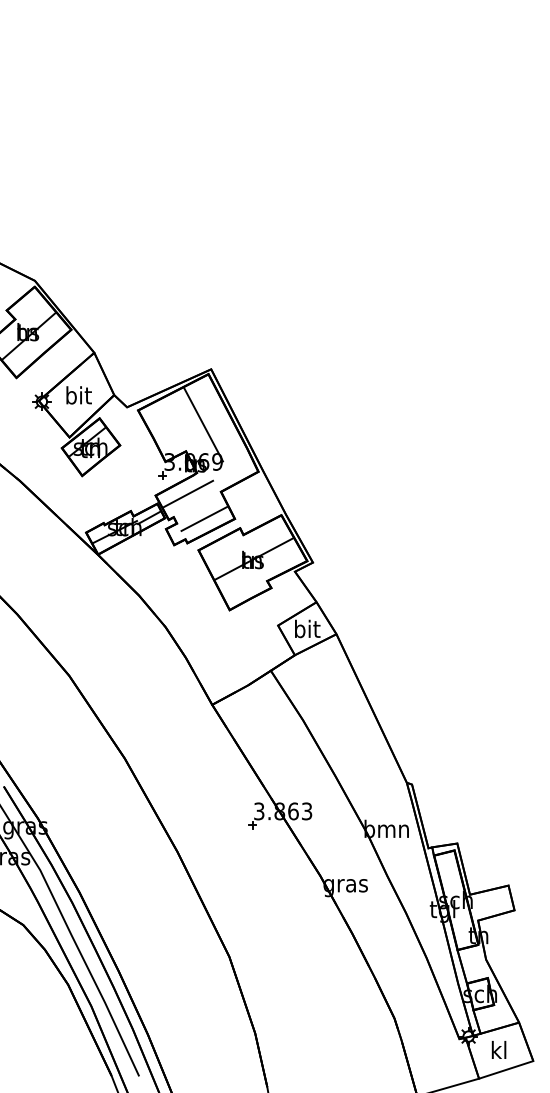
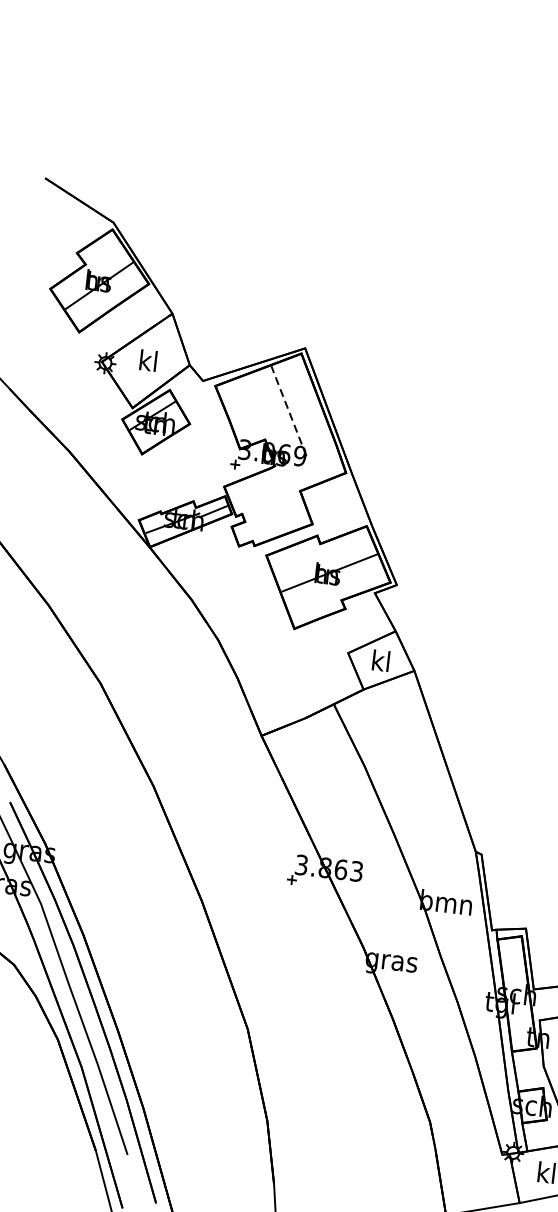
text: (78, 395) -> (148, 360), bit -> kl
line: (203, 424) -> (288, 411), solid -> dashed
line: (188, 493) -> (262, 488), removed
line: (203, 518) -> (276, 519), removed
text: (307, 628) -> (381, 660), bit -> kl

